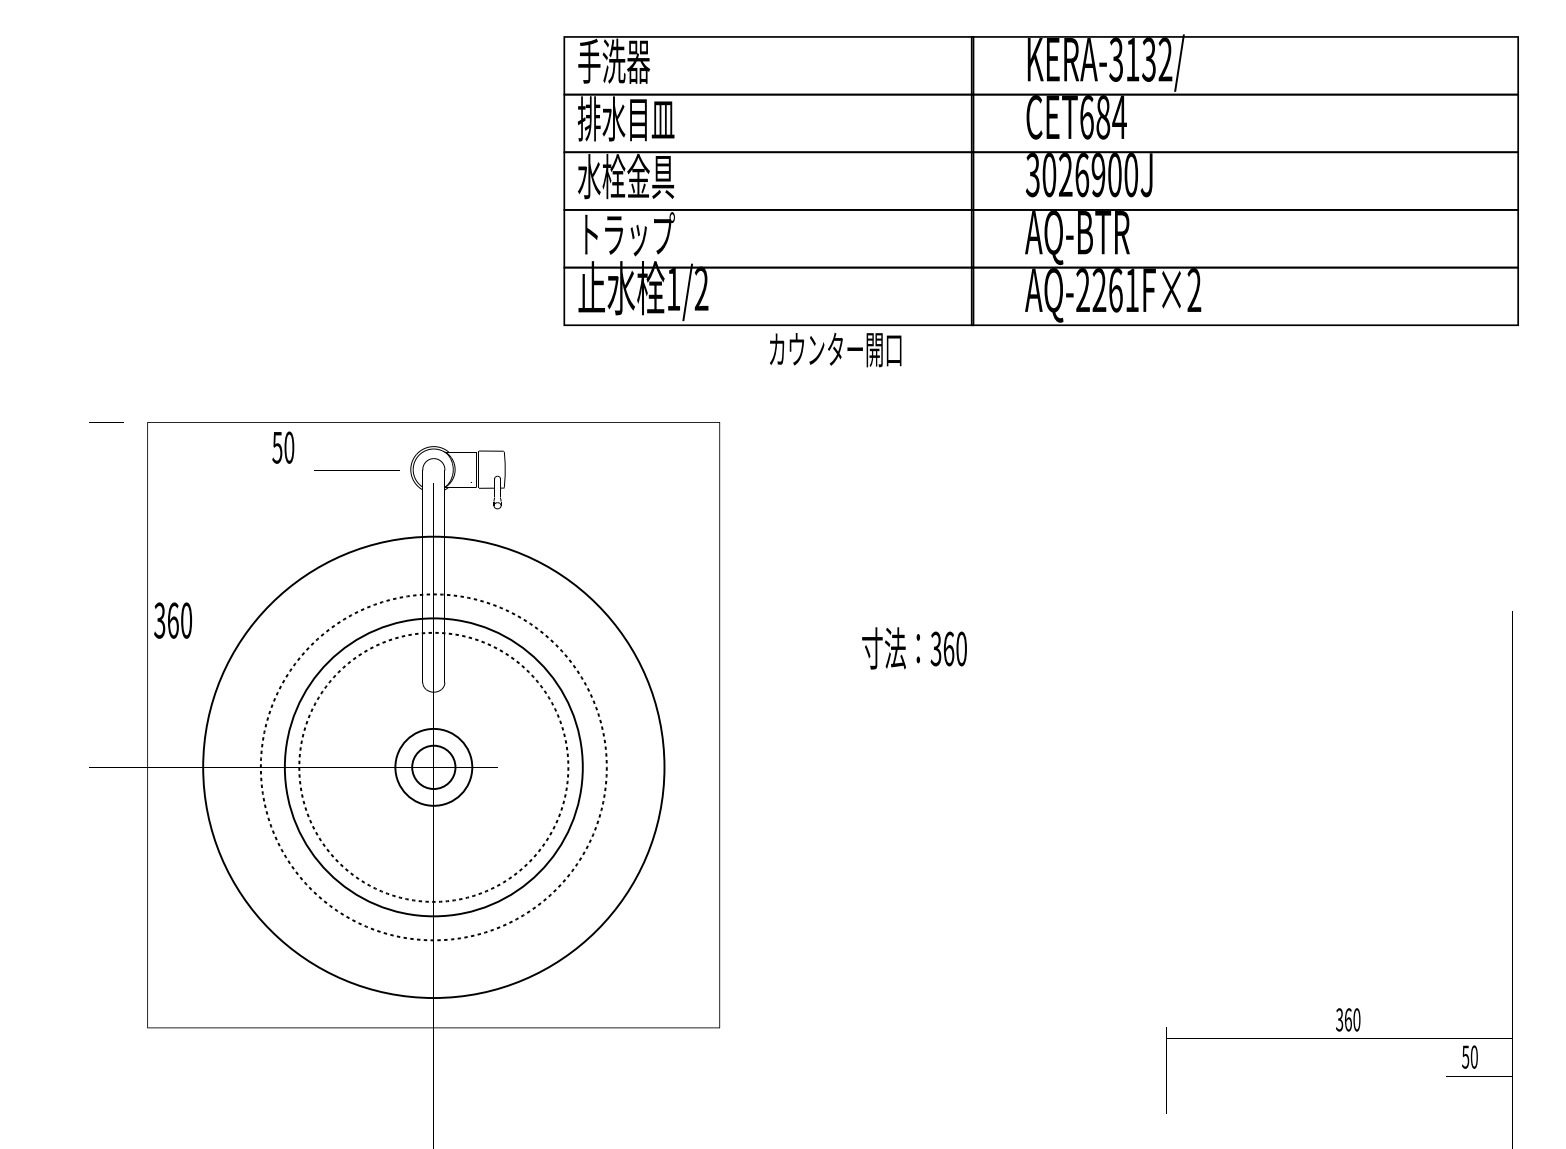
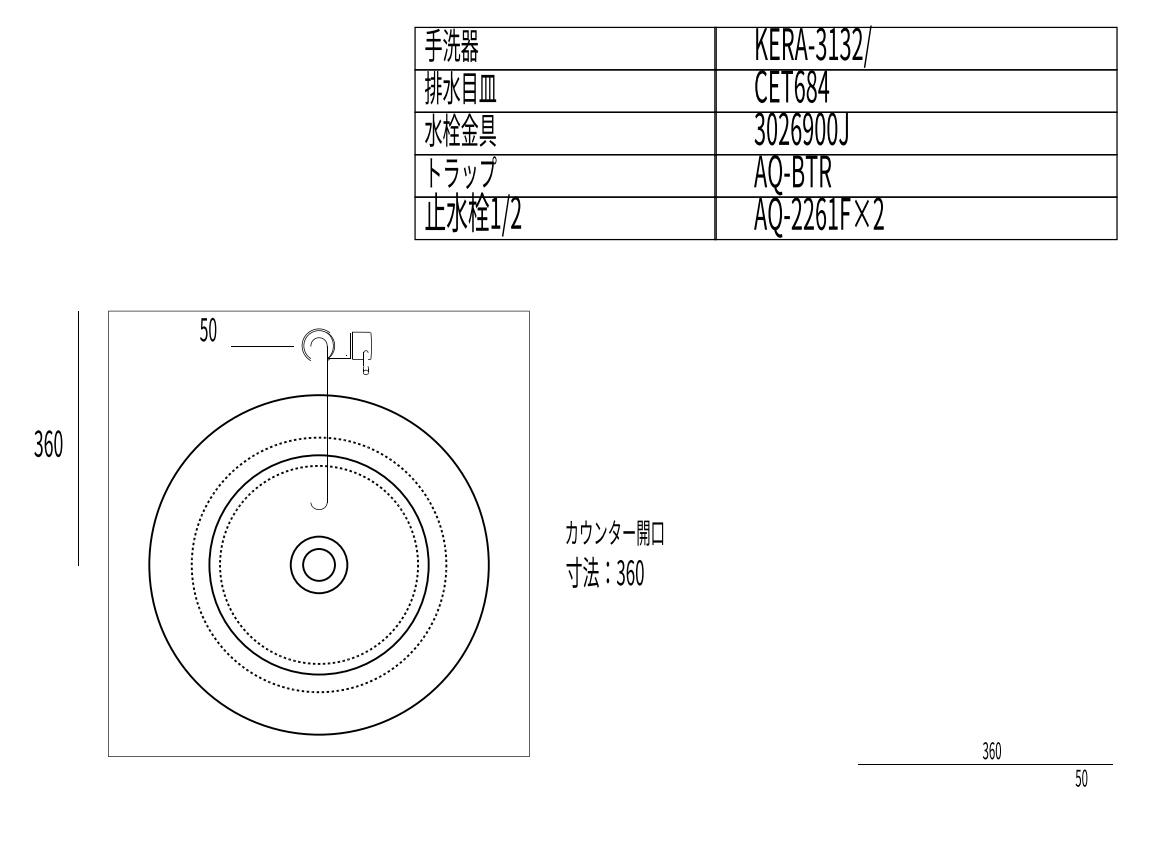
text: (835, 349) -> (614, 532), moved
text: (172, 620) -> (47, 443), moved
text: (914, 648) -> (605, 572), moved

